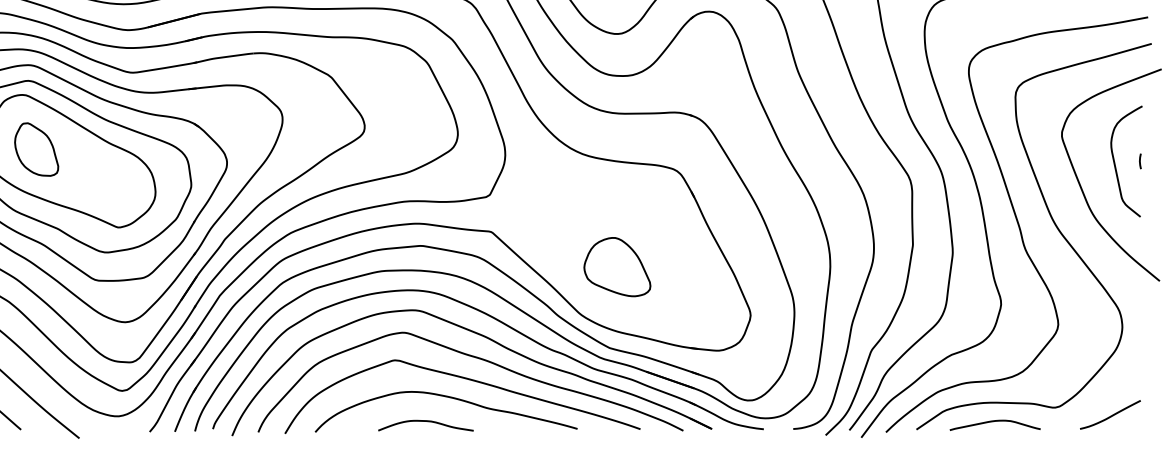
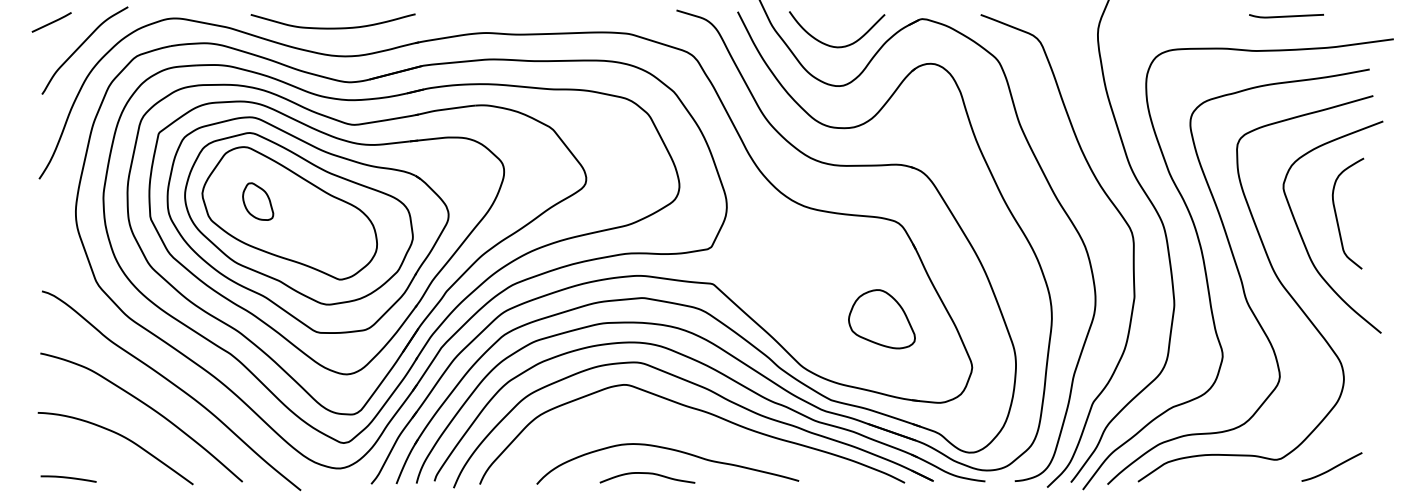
part: (35, 149) -> (257, 201), size x0.7
line: (1139, 161) -> (1361, 213), removed
part: (616, 267) -> (881, 319), moved
curve: (468, 380) -> (690, 432), removed
curve: (994, 422) -> (1216, 474), removed

